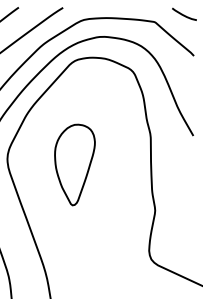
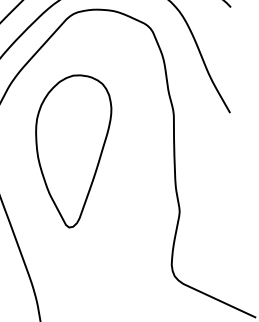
part: (74, 164) -> (73, 150), size x1.43

